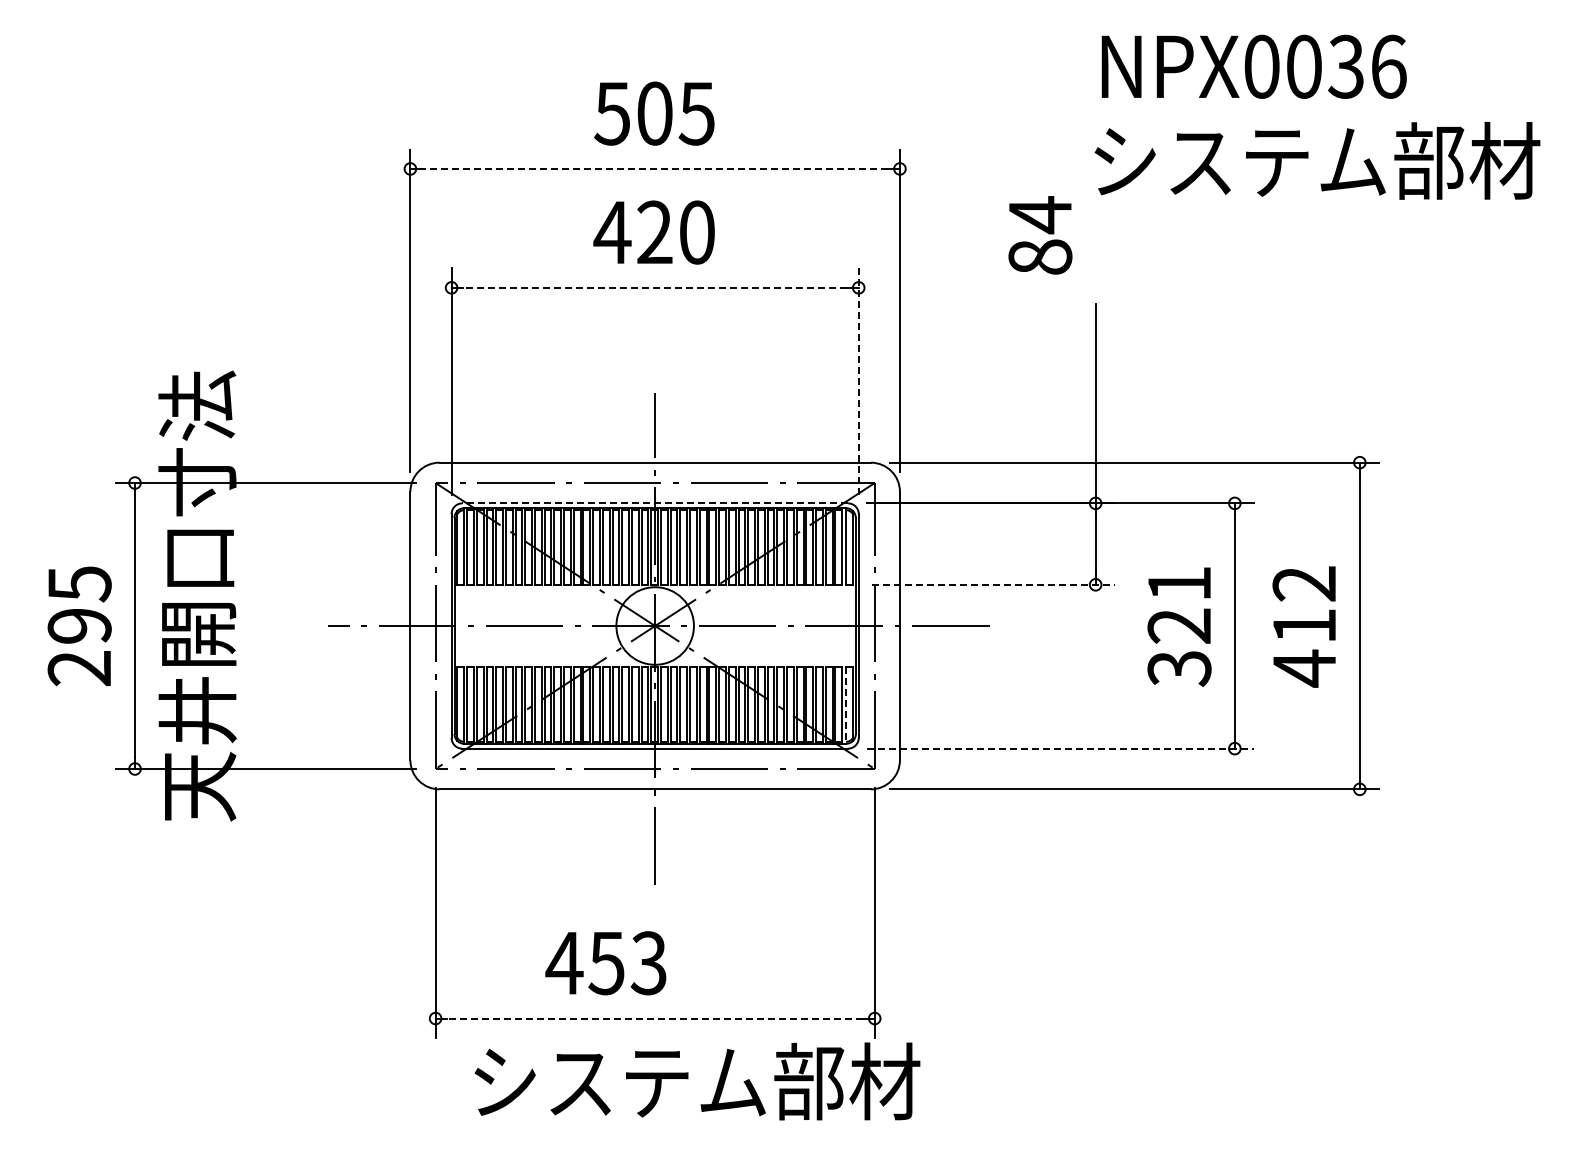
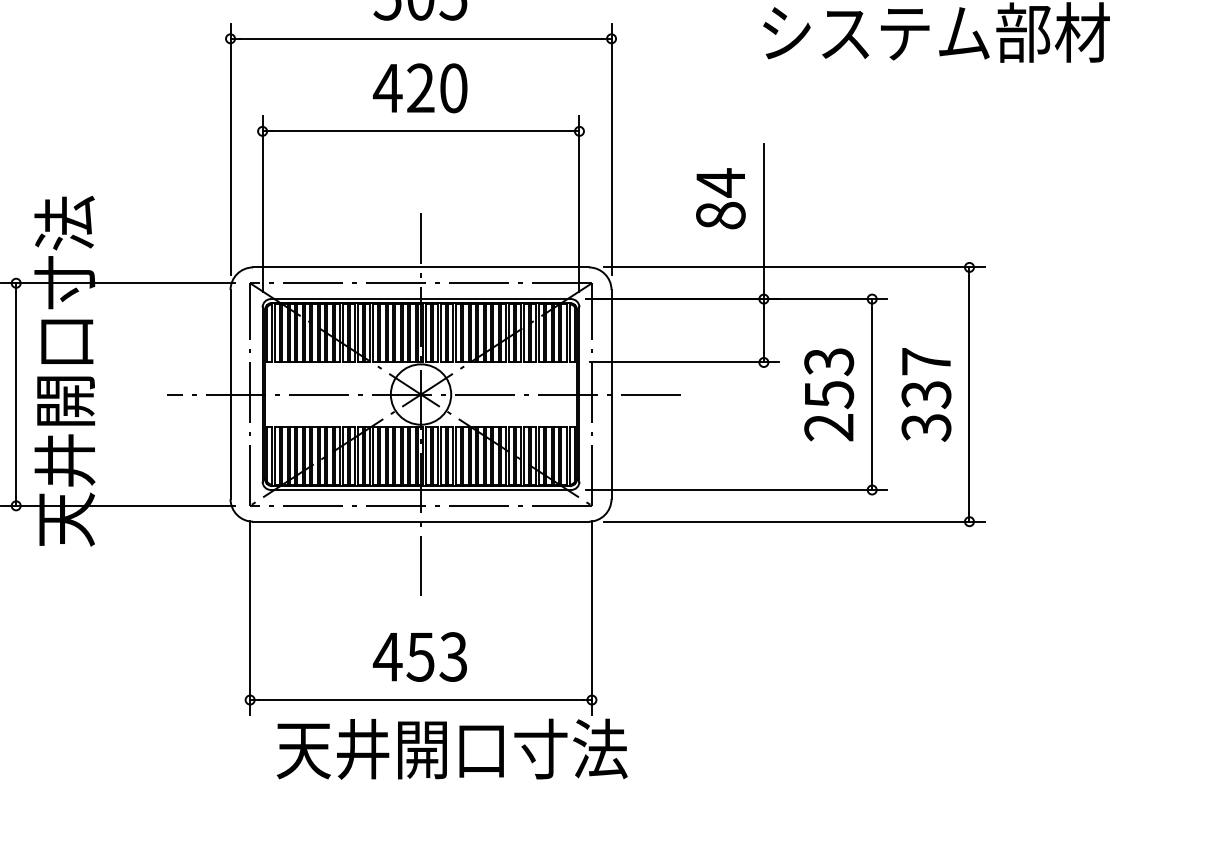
line: (654, 168) -> (420, 38), dashed -> solid
text: (1040, 235) -> (720, 198), moved
line: (655, 287) -> (421, 131), dashed -> solid
line: (858, 381) -> (579, 204), dashed -> solid
line: (655, 503) -> (421, 299), dashed -> solid
line: (994, 584) -> (685, 362), dashed -> solid
text: (1179, 626) -> (829, 394), 321 -> 253
text: (1304, 626) -> (926, 394), 412 -> 337
line: (846, 706) -> (569, 457), dashed -> solid
line: (1061, 748) -> (737, 489), dashed -> solid
text: (605, 963) -> (419, 657), moved
line: (655, 1018) -> (421, 700), dashed -> solid
text: (694, 1081) -> (451, 749), システム部材 -> 天井開口寸法

